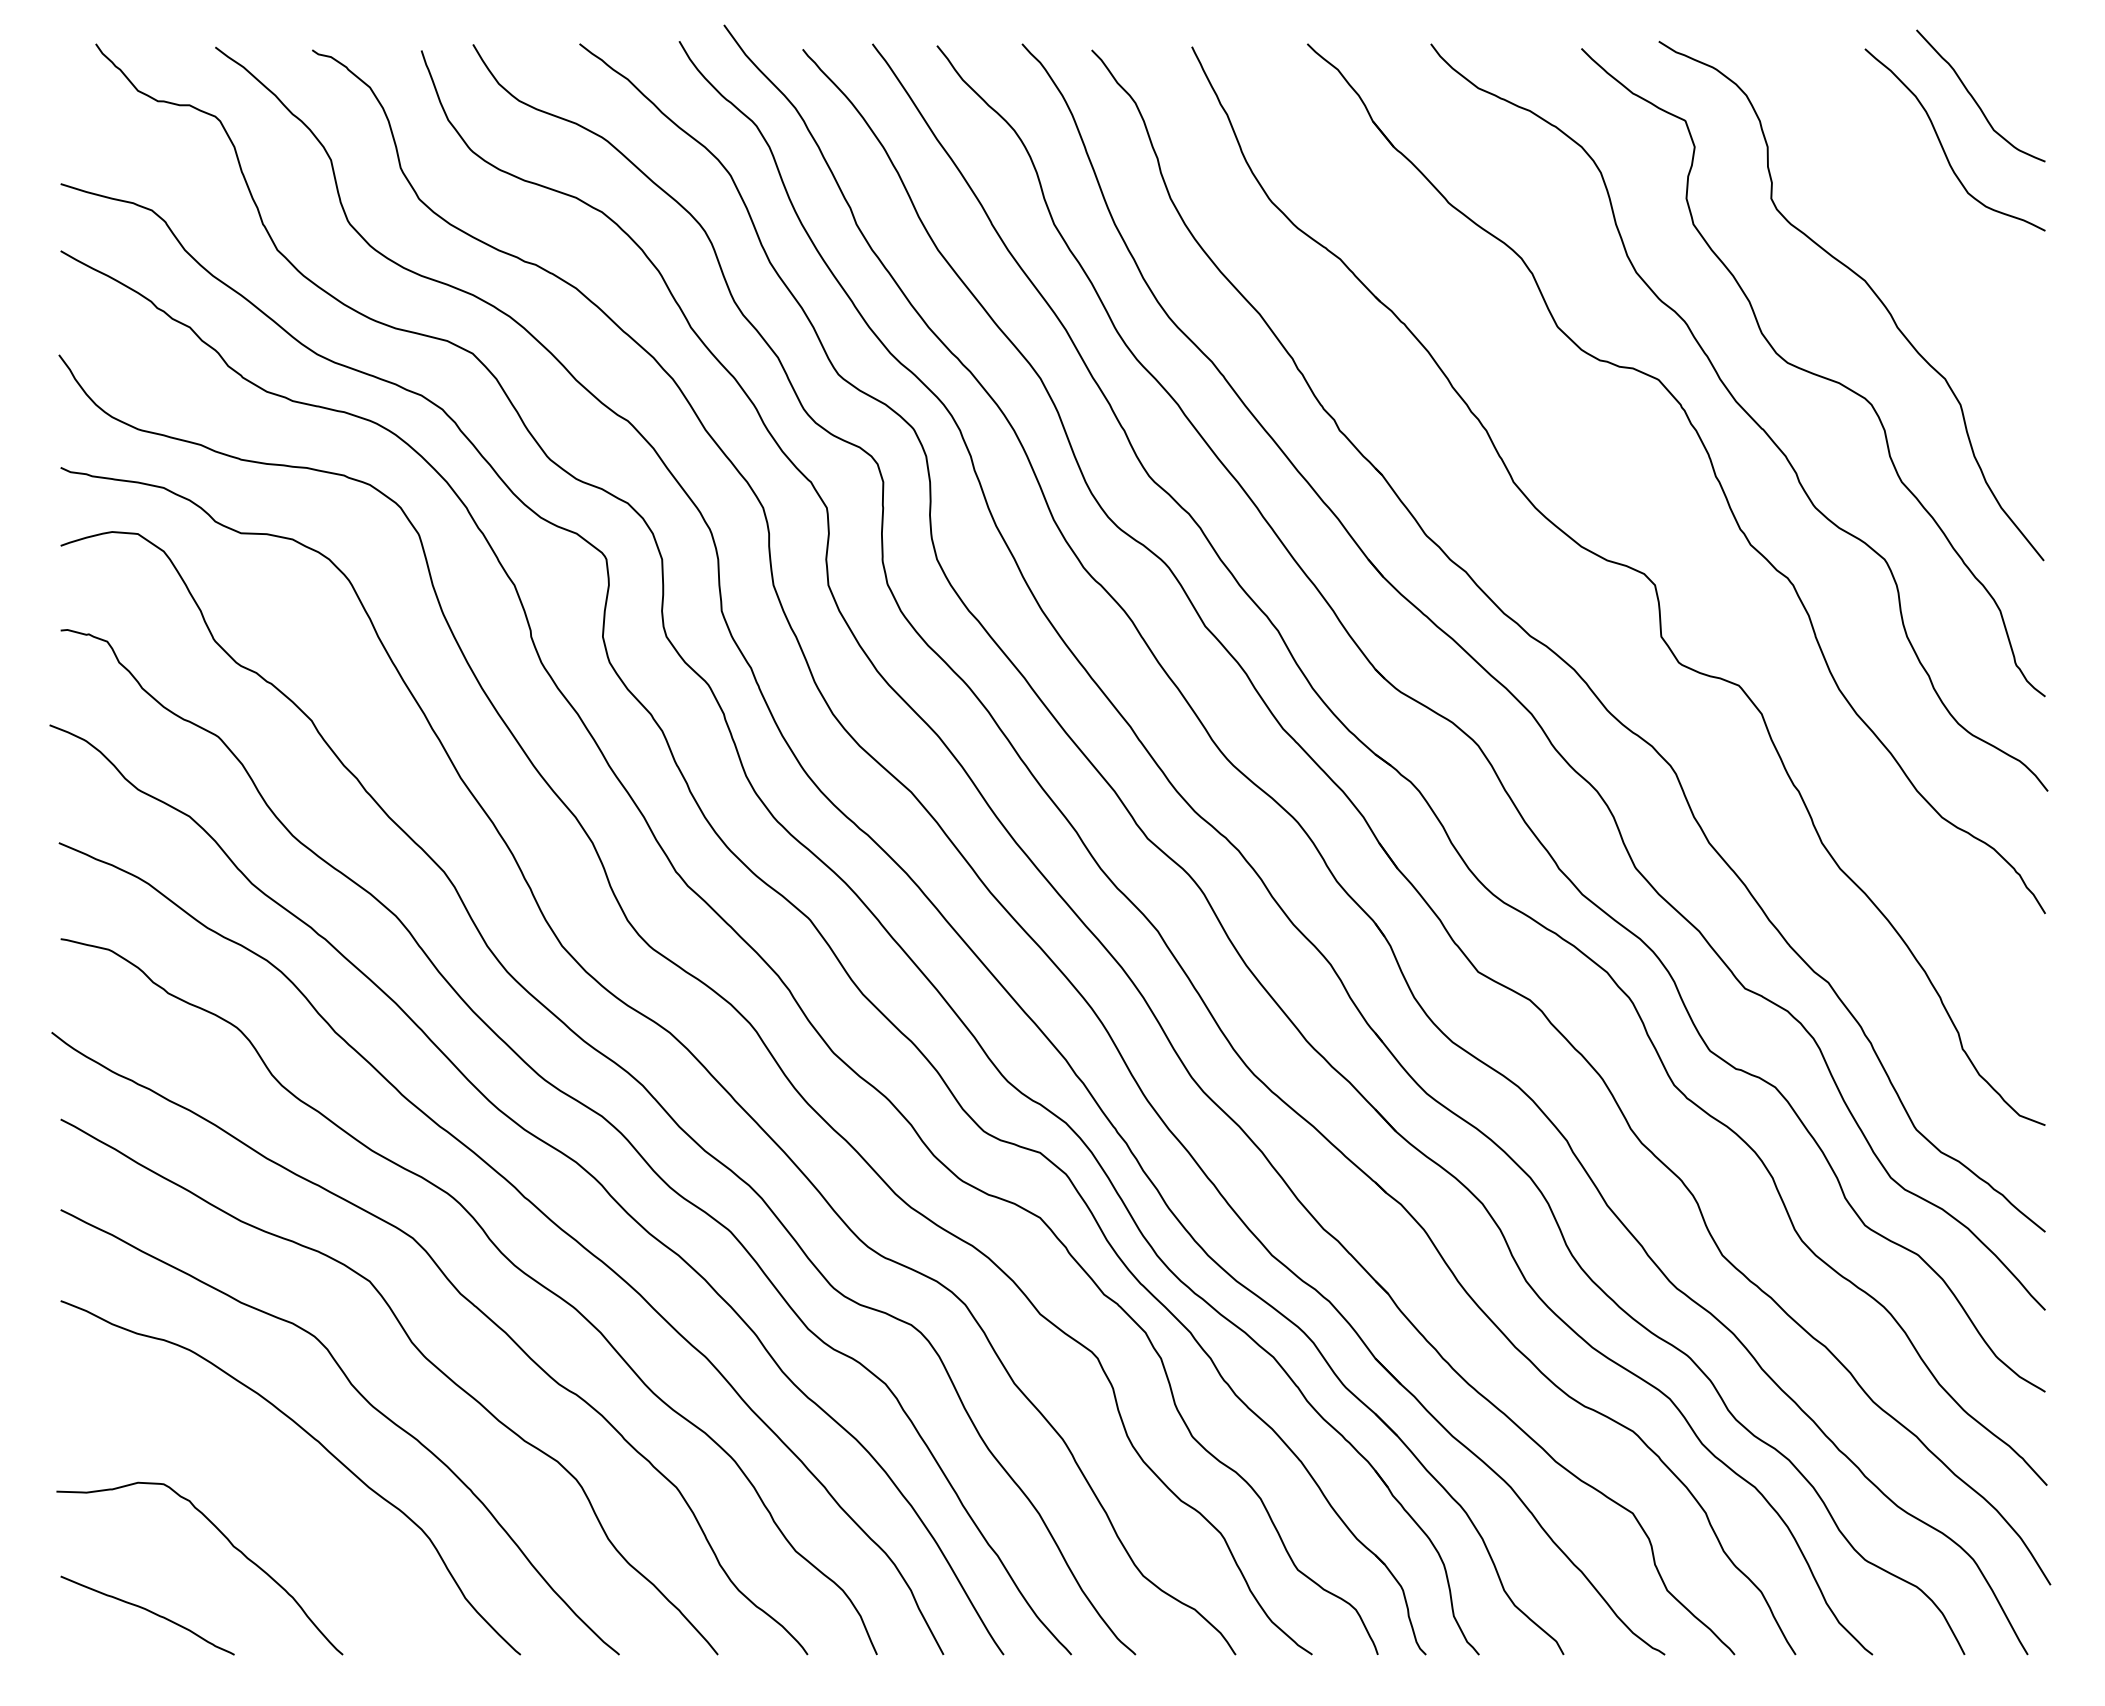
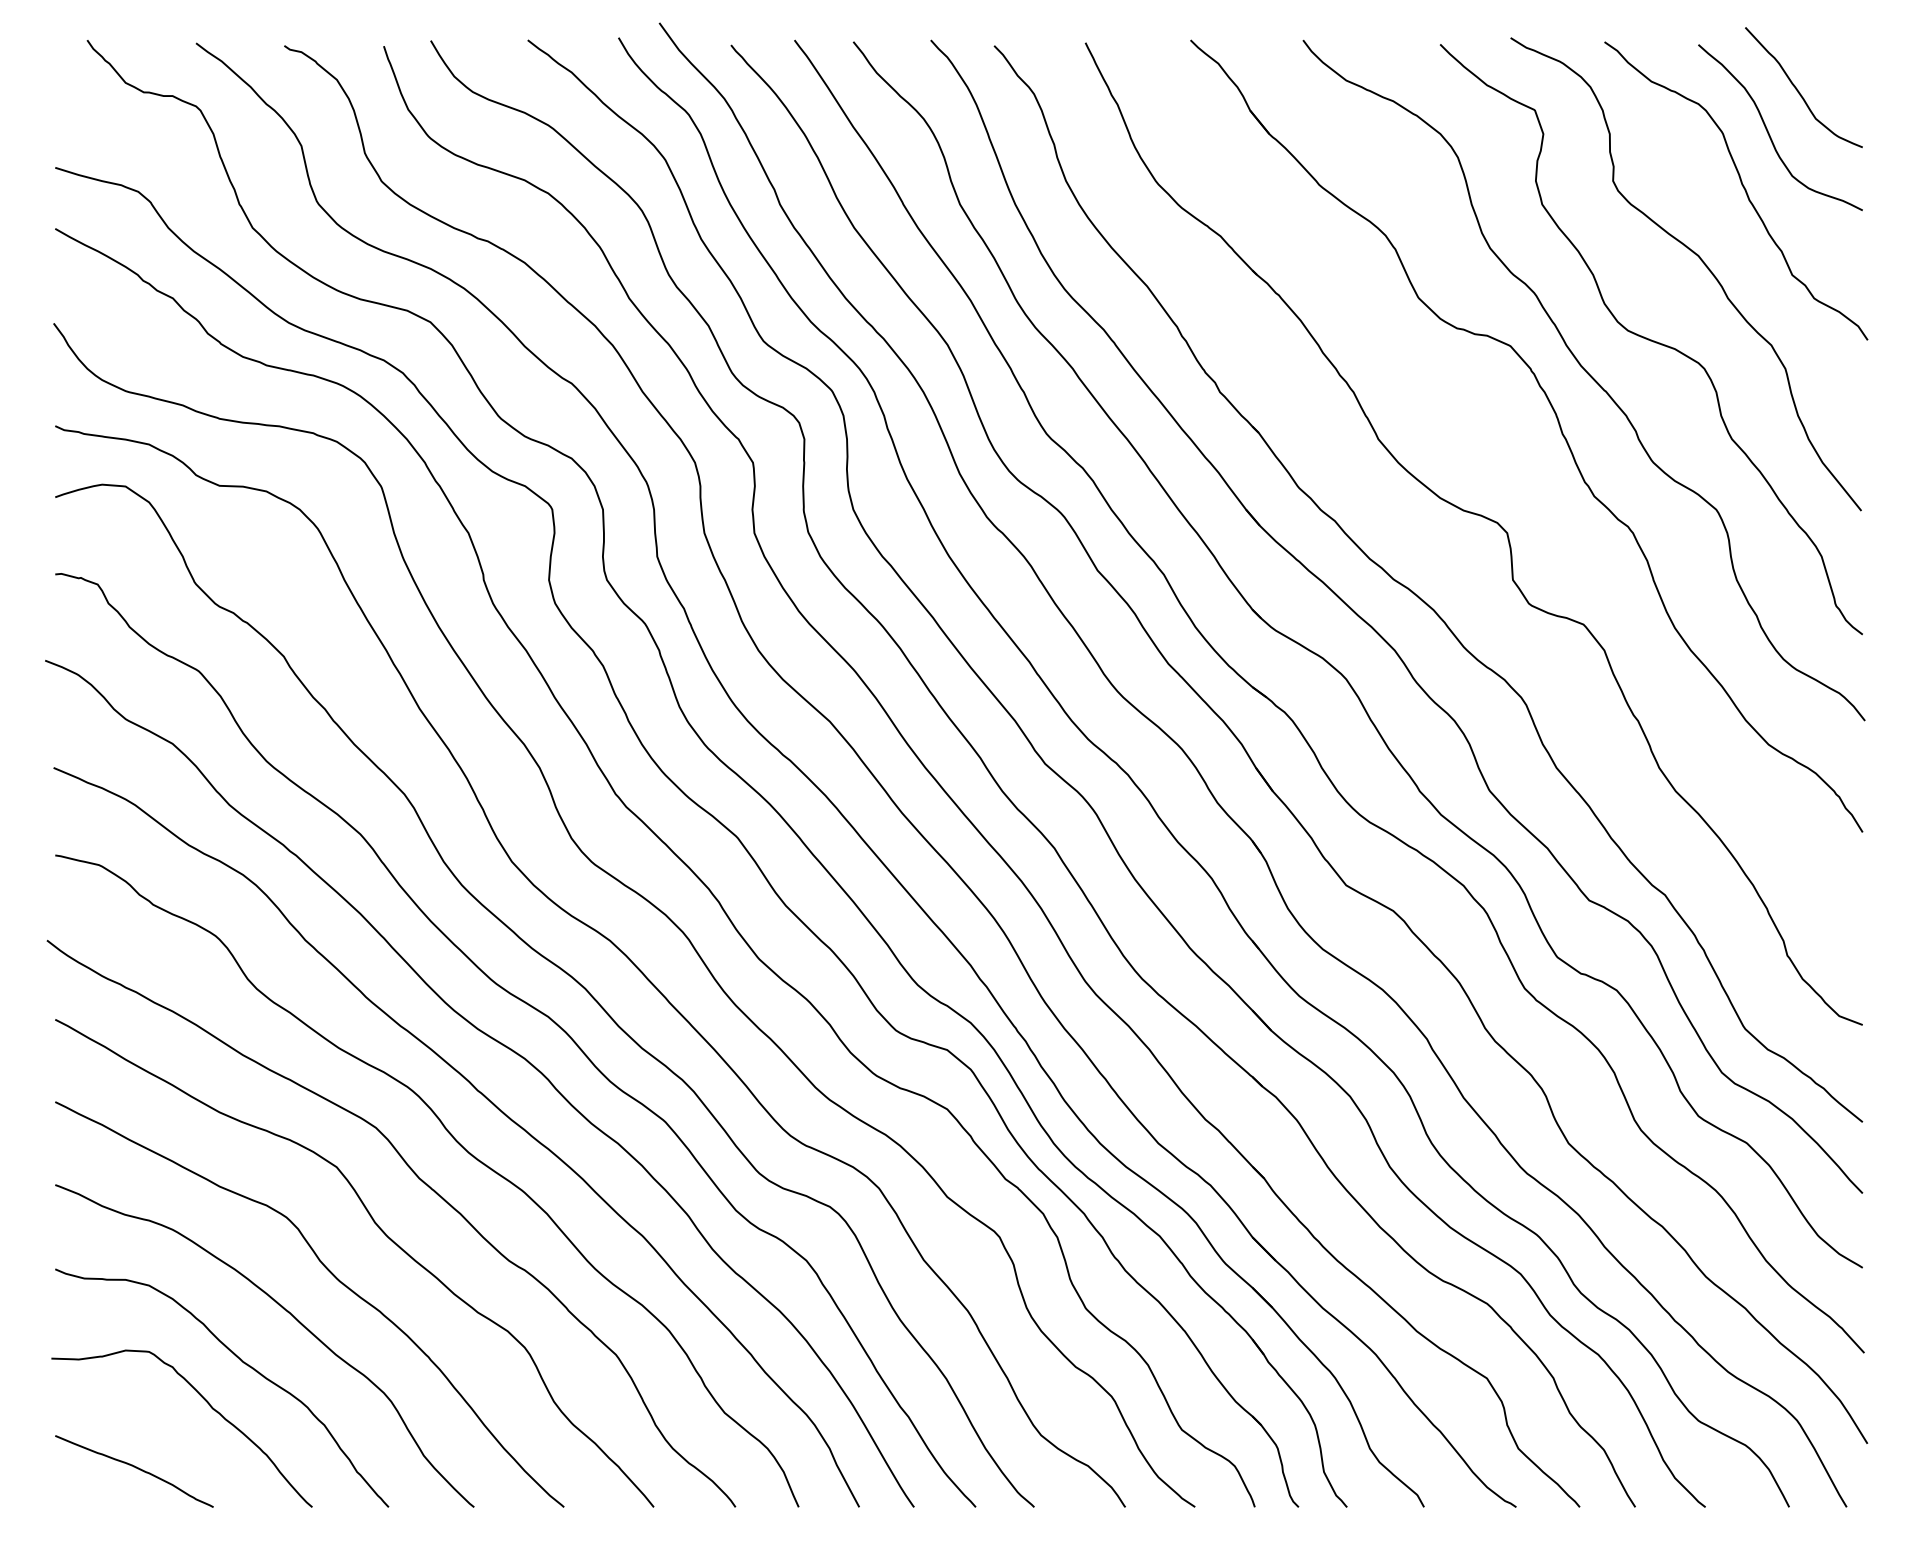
curve: (1912, 203) -> (1741, 185), added
curve: (266, 1496) -> (242, 1363), added

